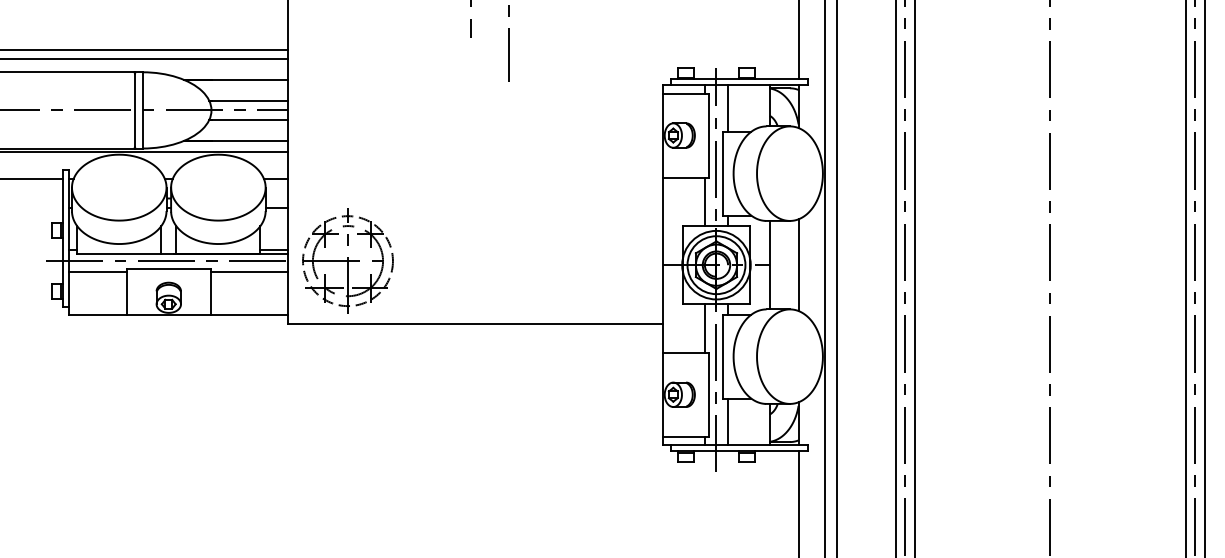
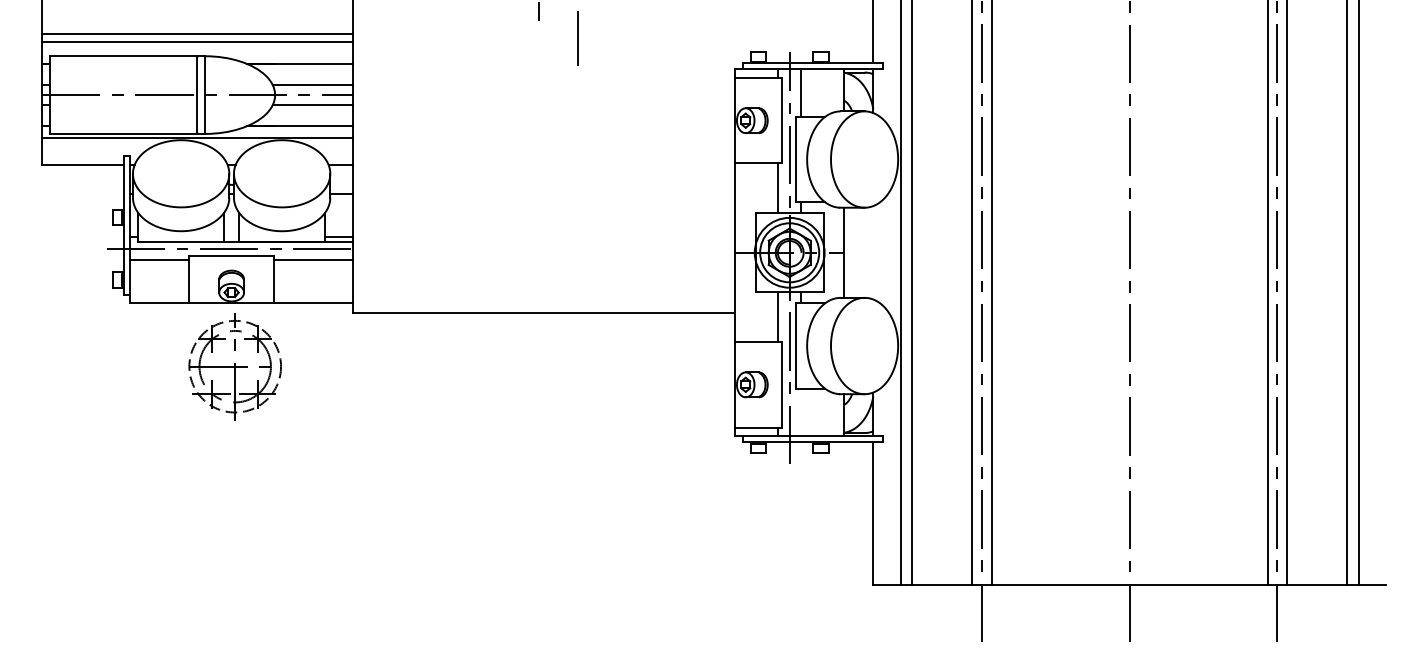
part: (347, 260) -> (234, 366), moved
line: (798, 264) -> (873, 252), removed
line: (728, 421) -> (801, 412), removed

